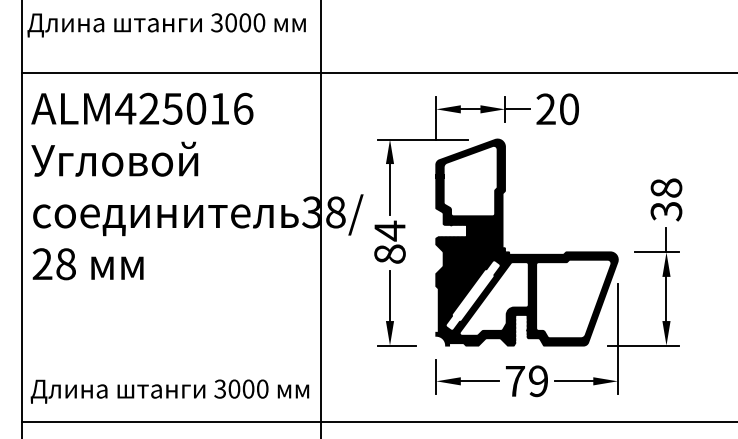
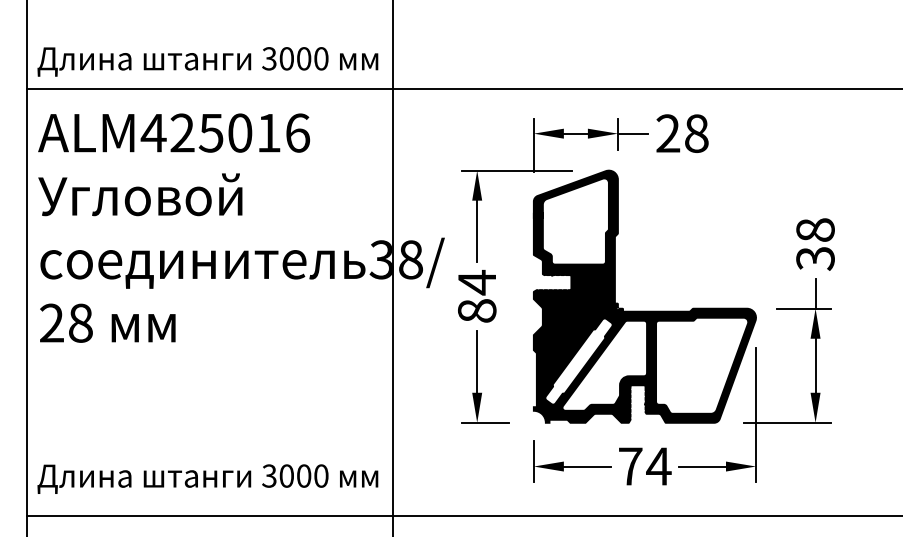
text: (166, 25) -> (207, 61), moved
text: (569, 109) -> (696, 133), 20 -> 28
text: (538, 381) -> (658, 466), 79 -> 74

